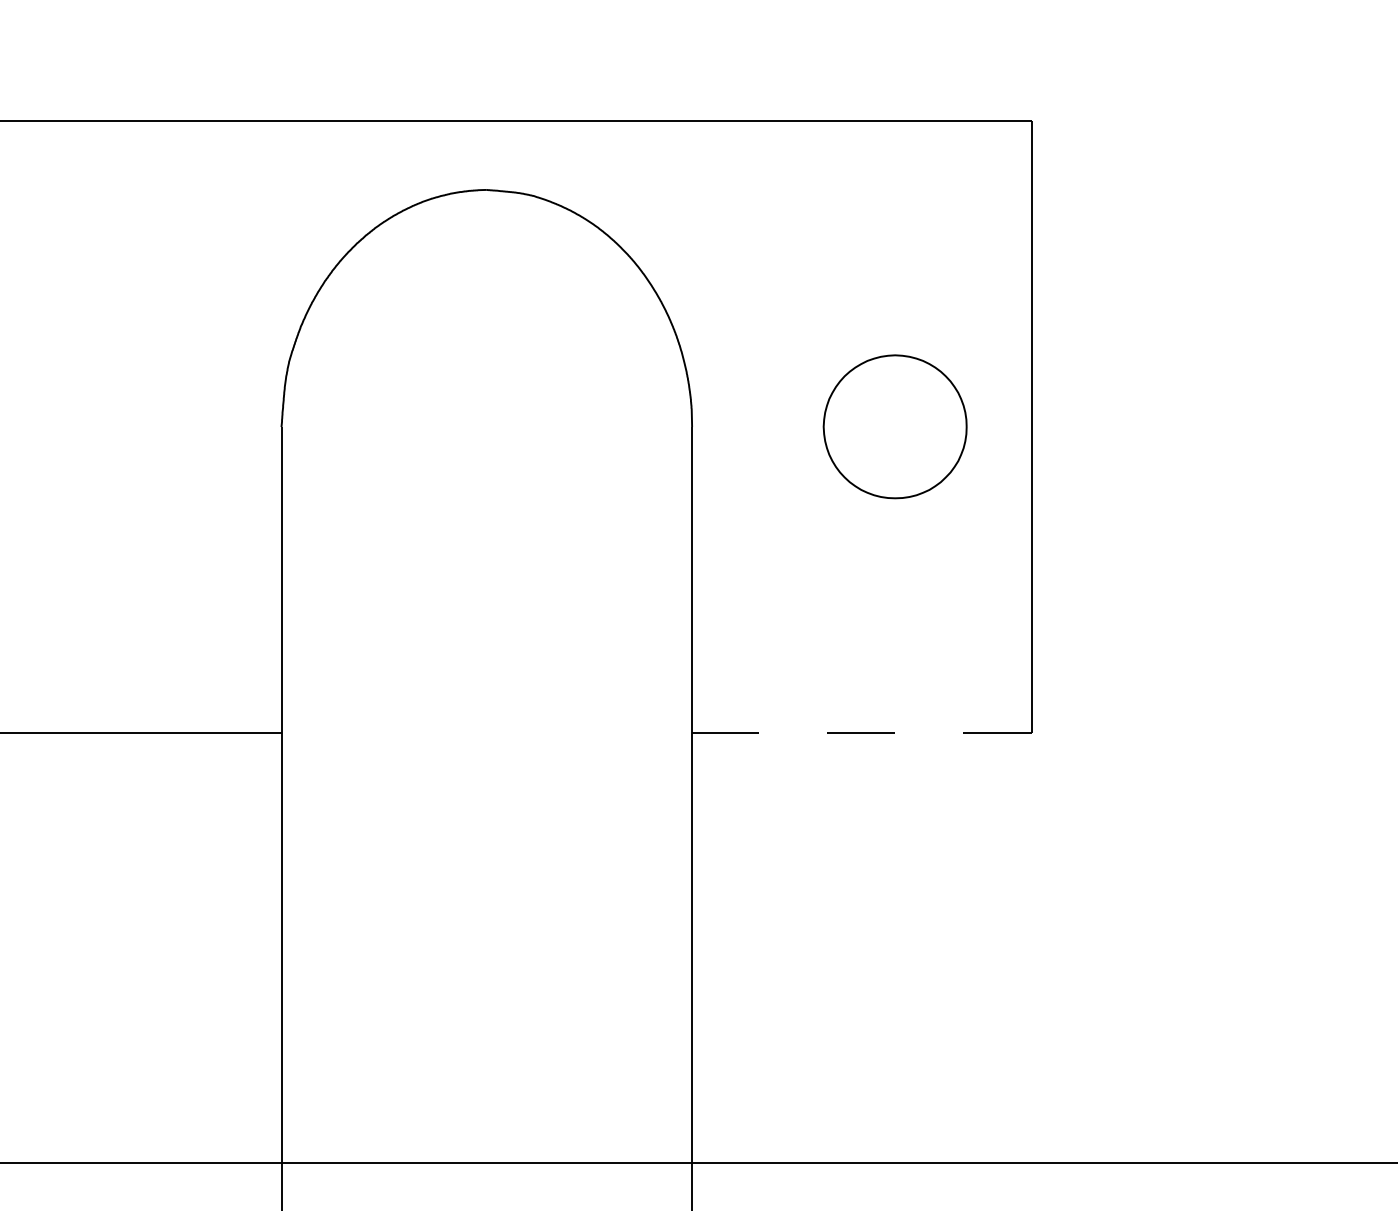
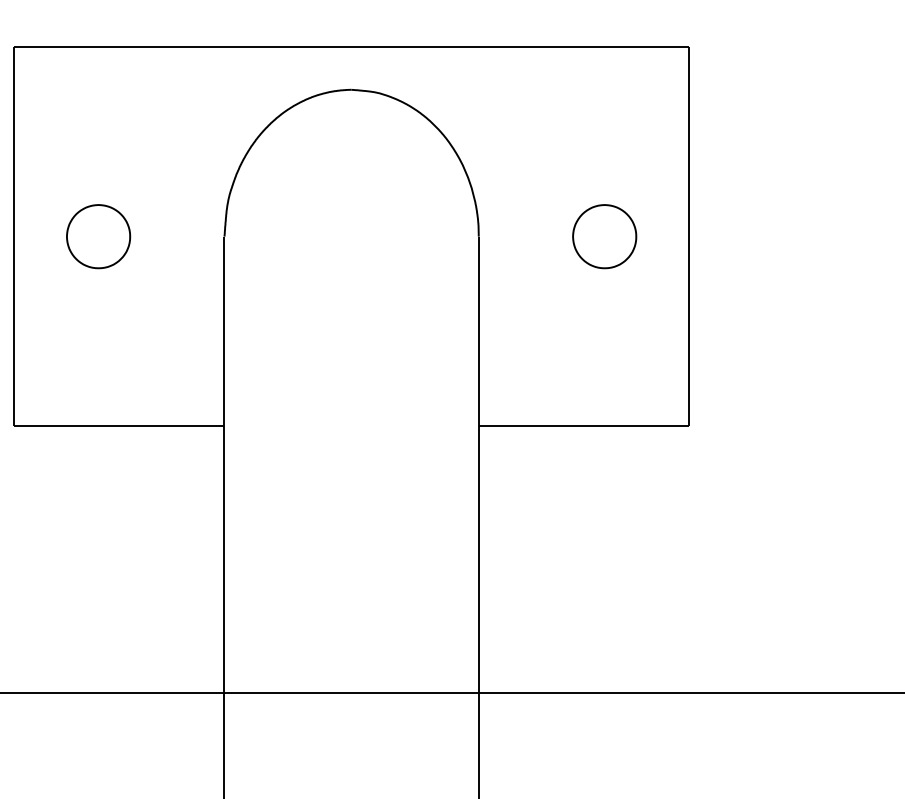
part: (78, 426) -> (98, 236), added
part: (895, 426) -> (604, 236), size x0.71
line: (861, 733) -> (583, 426), dashed -> solid

